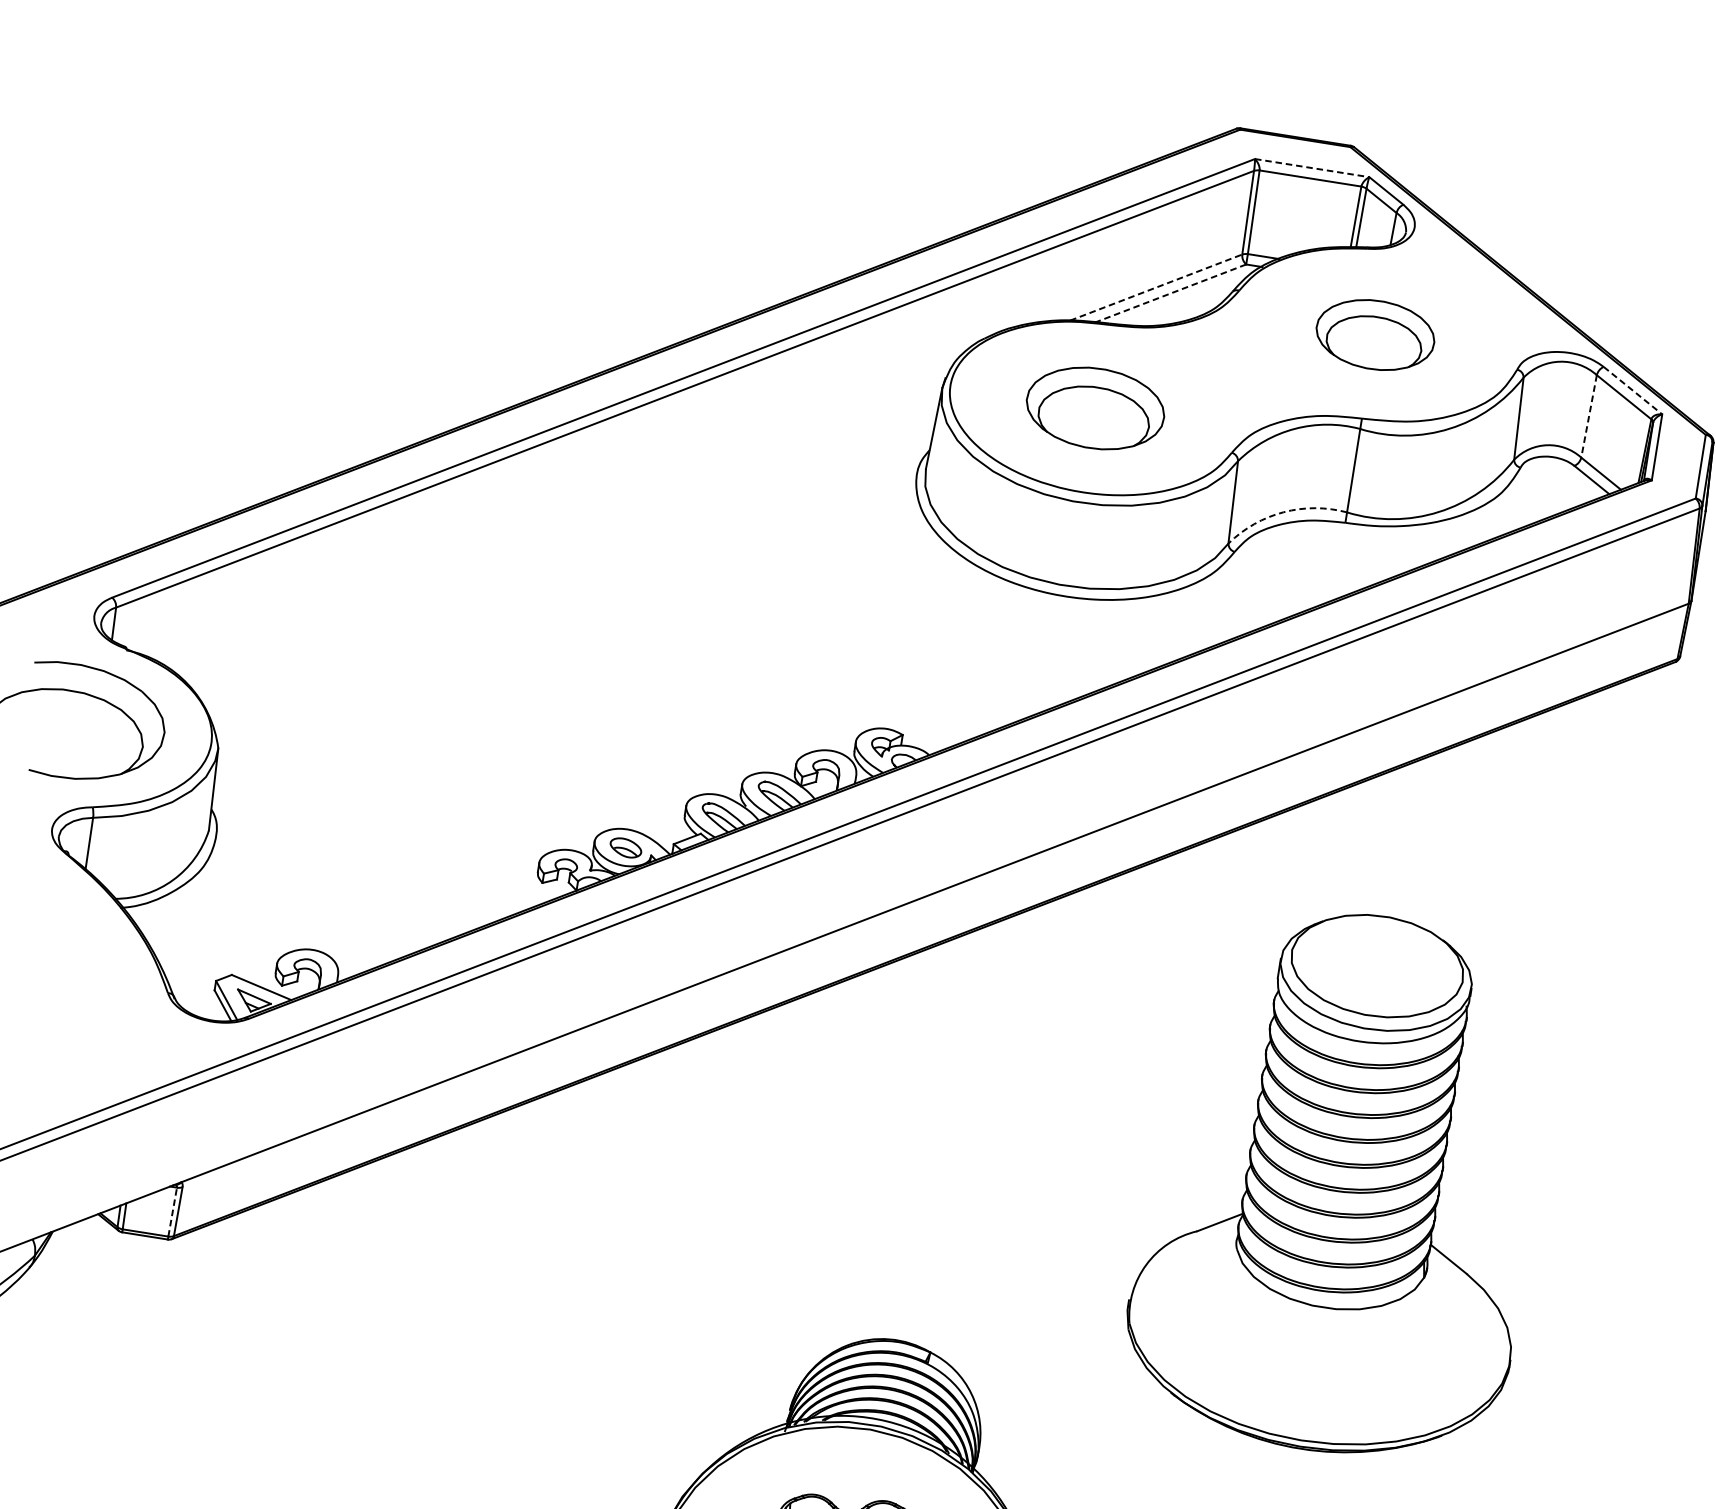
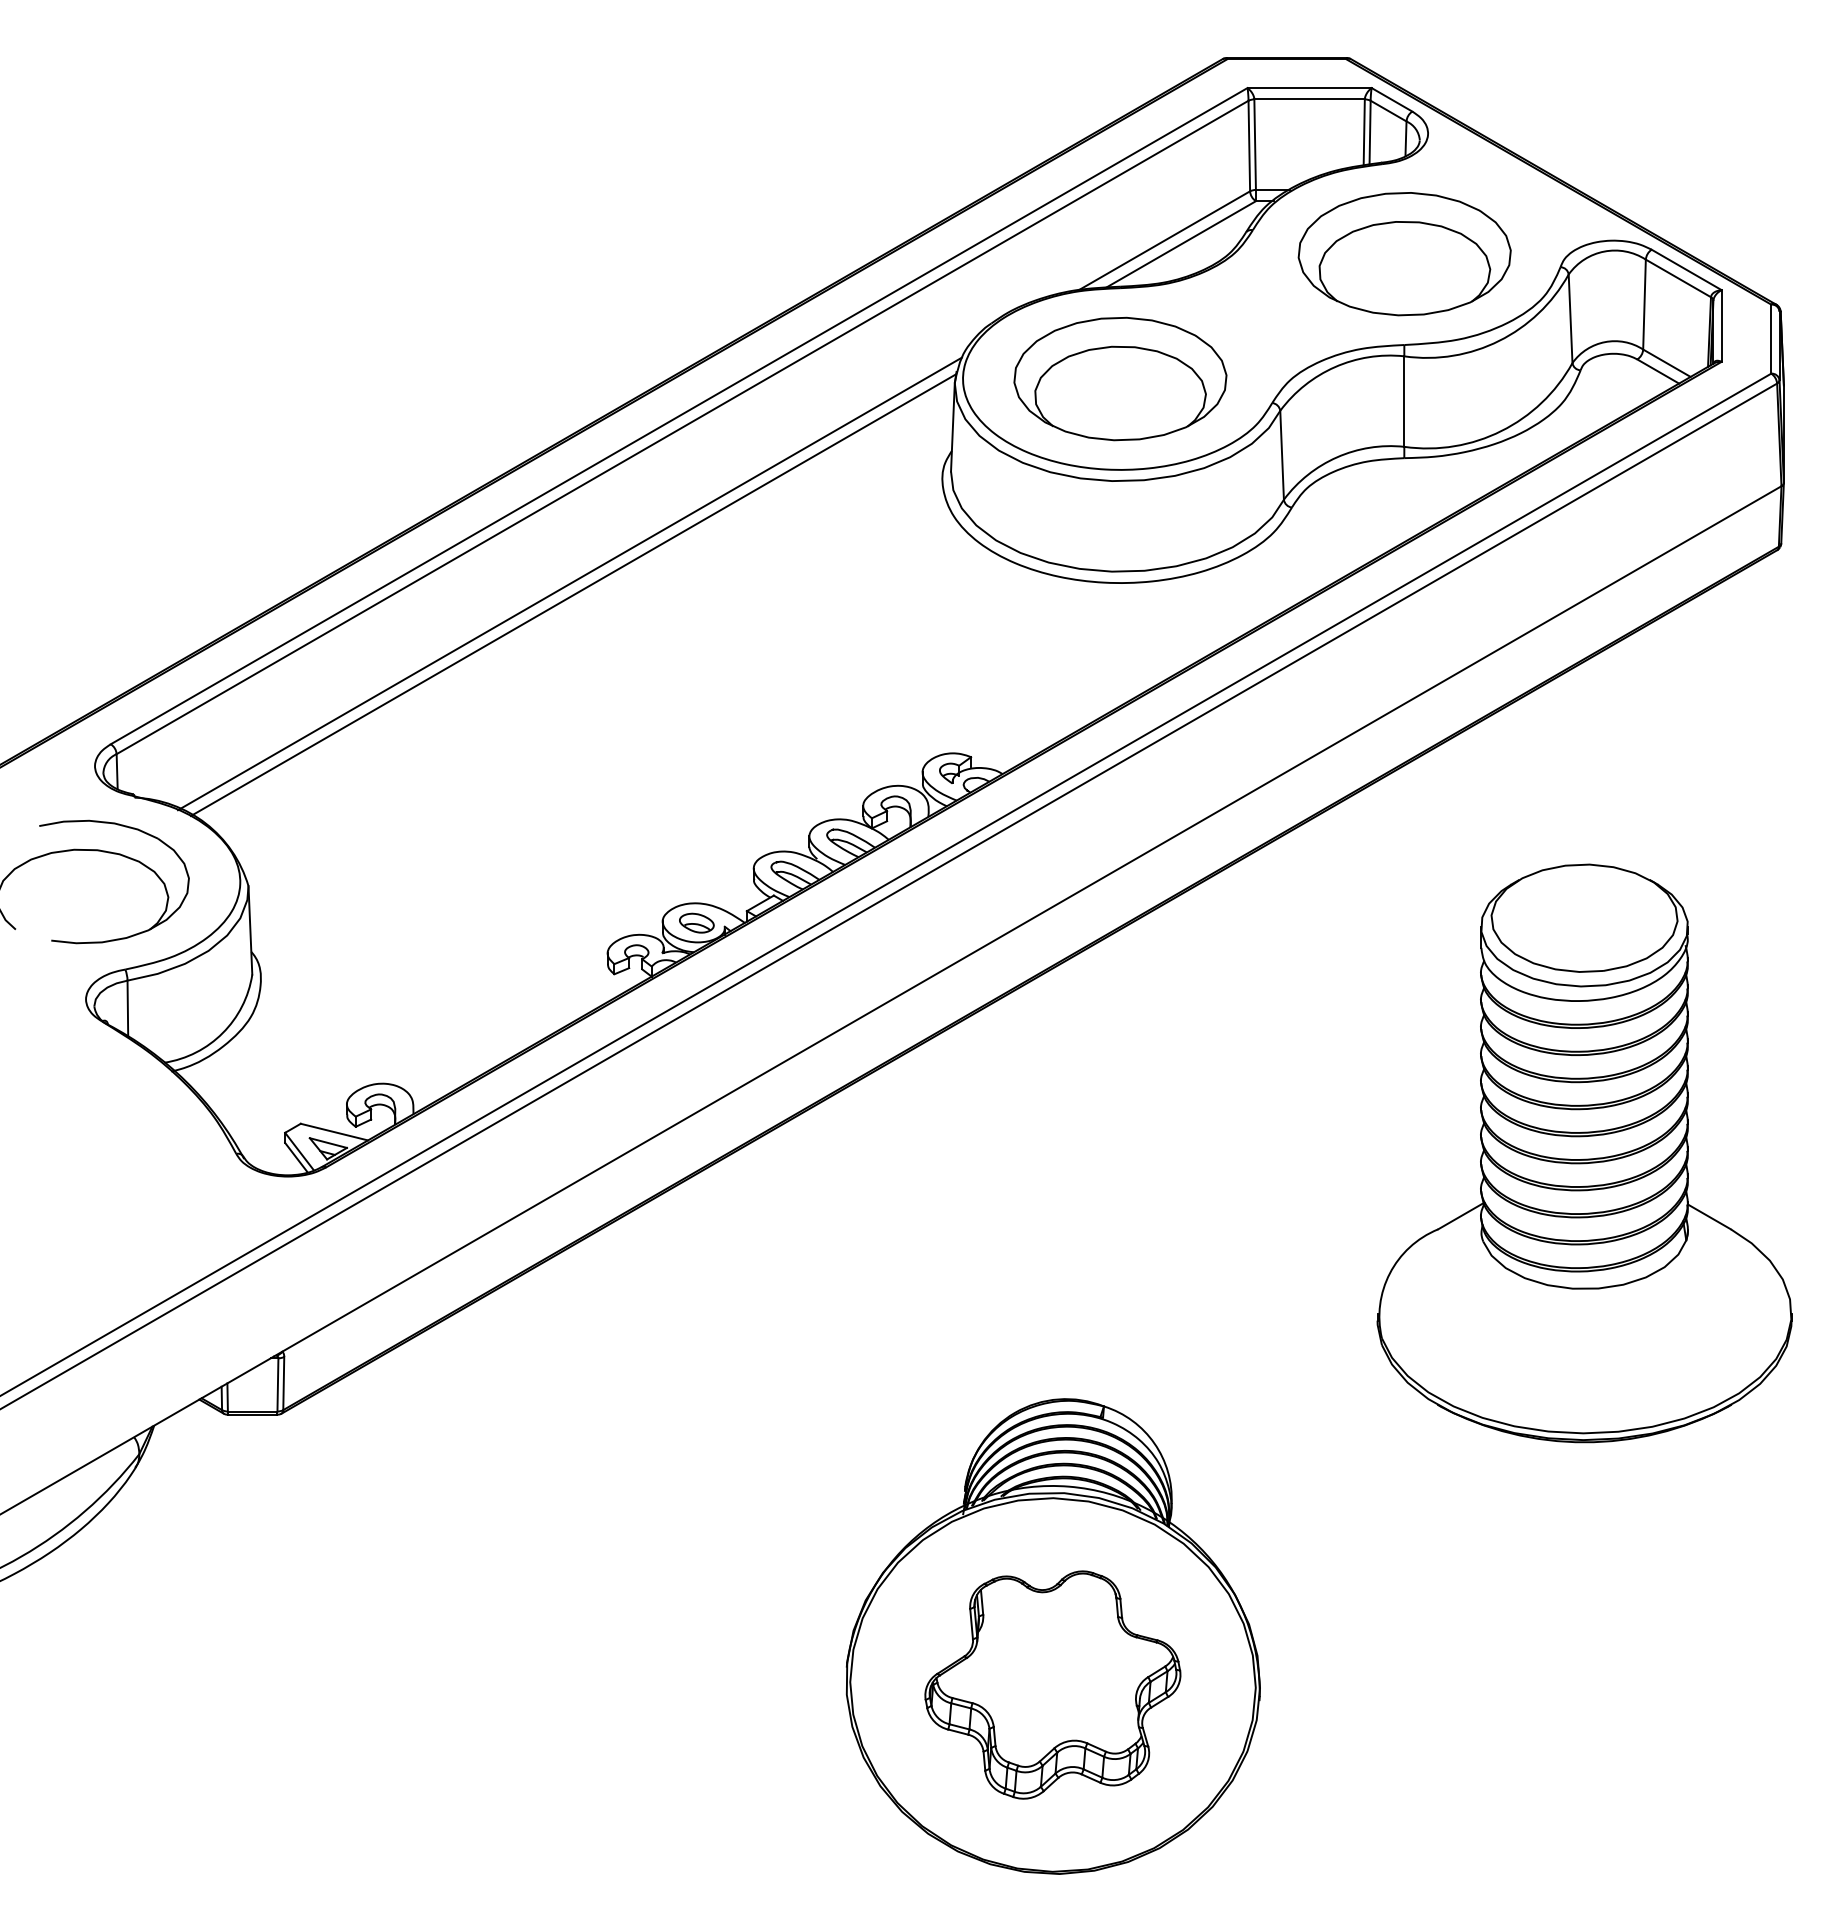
line: (1312, 168) -> (1310, 88), dashed -> solid
line: (1156, 287) -> (1164, 240), dashed -> solid
line: (1170, 293) -> (1180, 244), dashed -> solid
part: (1375, 335) -> (1404, 254), size x1.67
line: (1633, 391) -> (1687, 270), dashed -> solid
part: (1095, 408) -> (1120, 378), size x1.43
line: (1589, 416) -> (1644, 304), dashed -> solid
arc: (1283, 512) -> (1337, 457), dashed -> solid
line: (558, 516) -> (569, 583), added
line: (559, 527) -> (572, 595), added
part: (1343, 1182) -> (1584, 1153), moved
line: (172, 1211) -> (277, 1384), dashed -> solid

